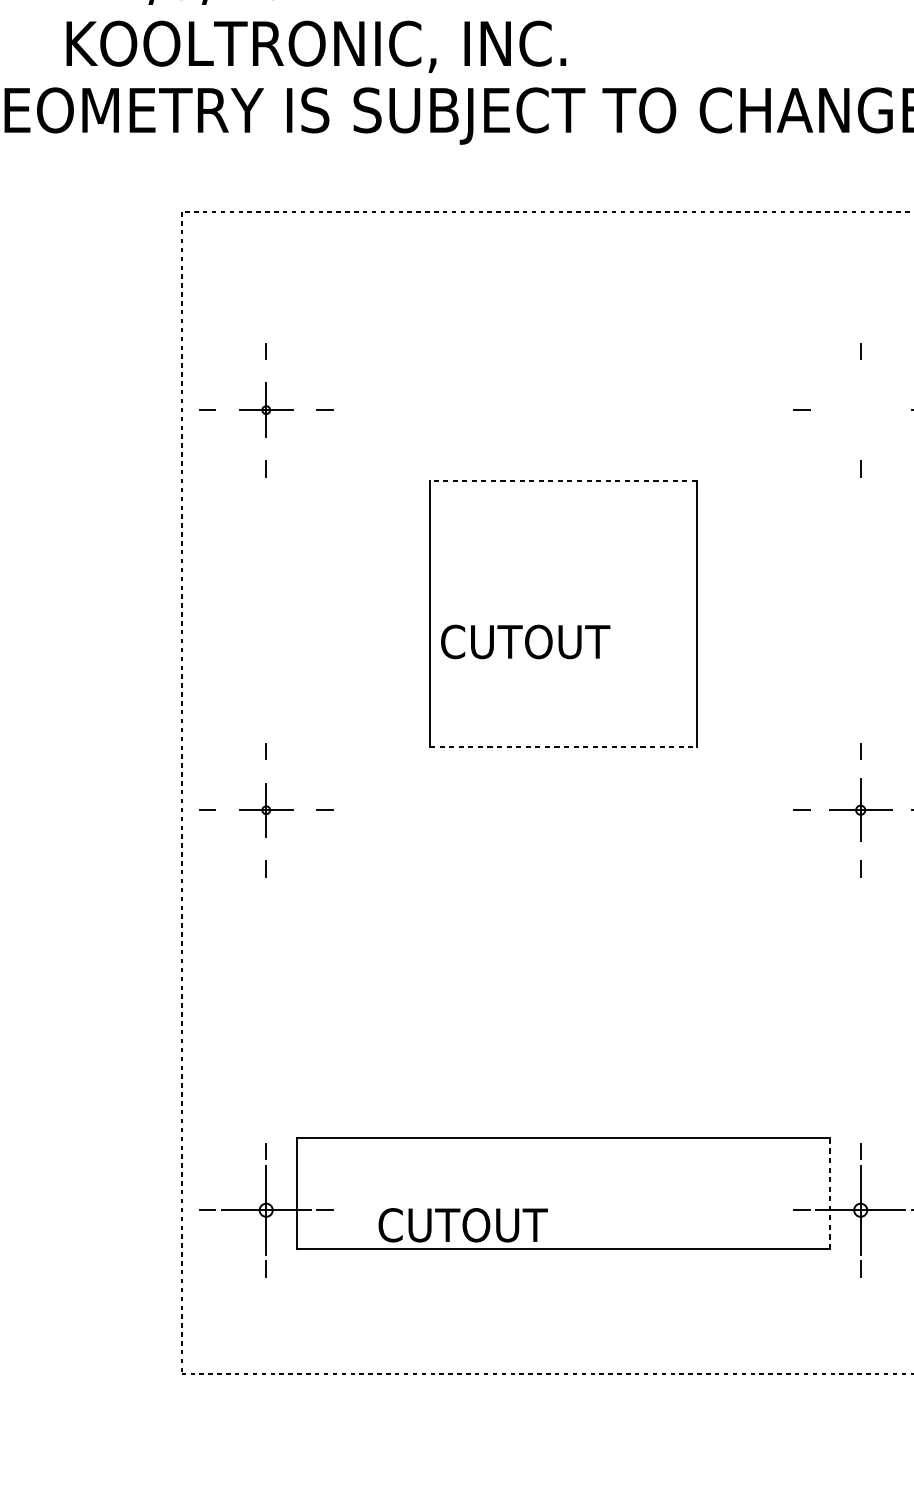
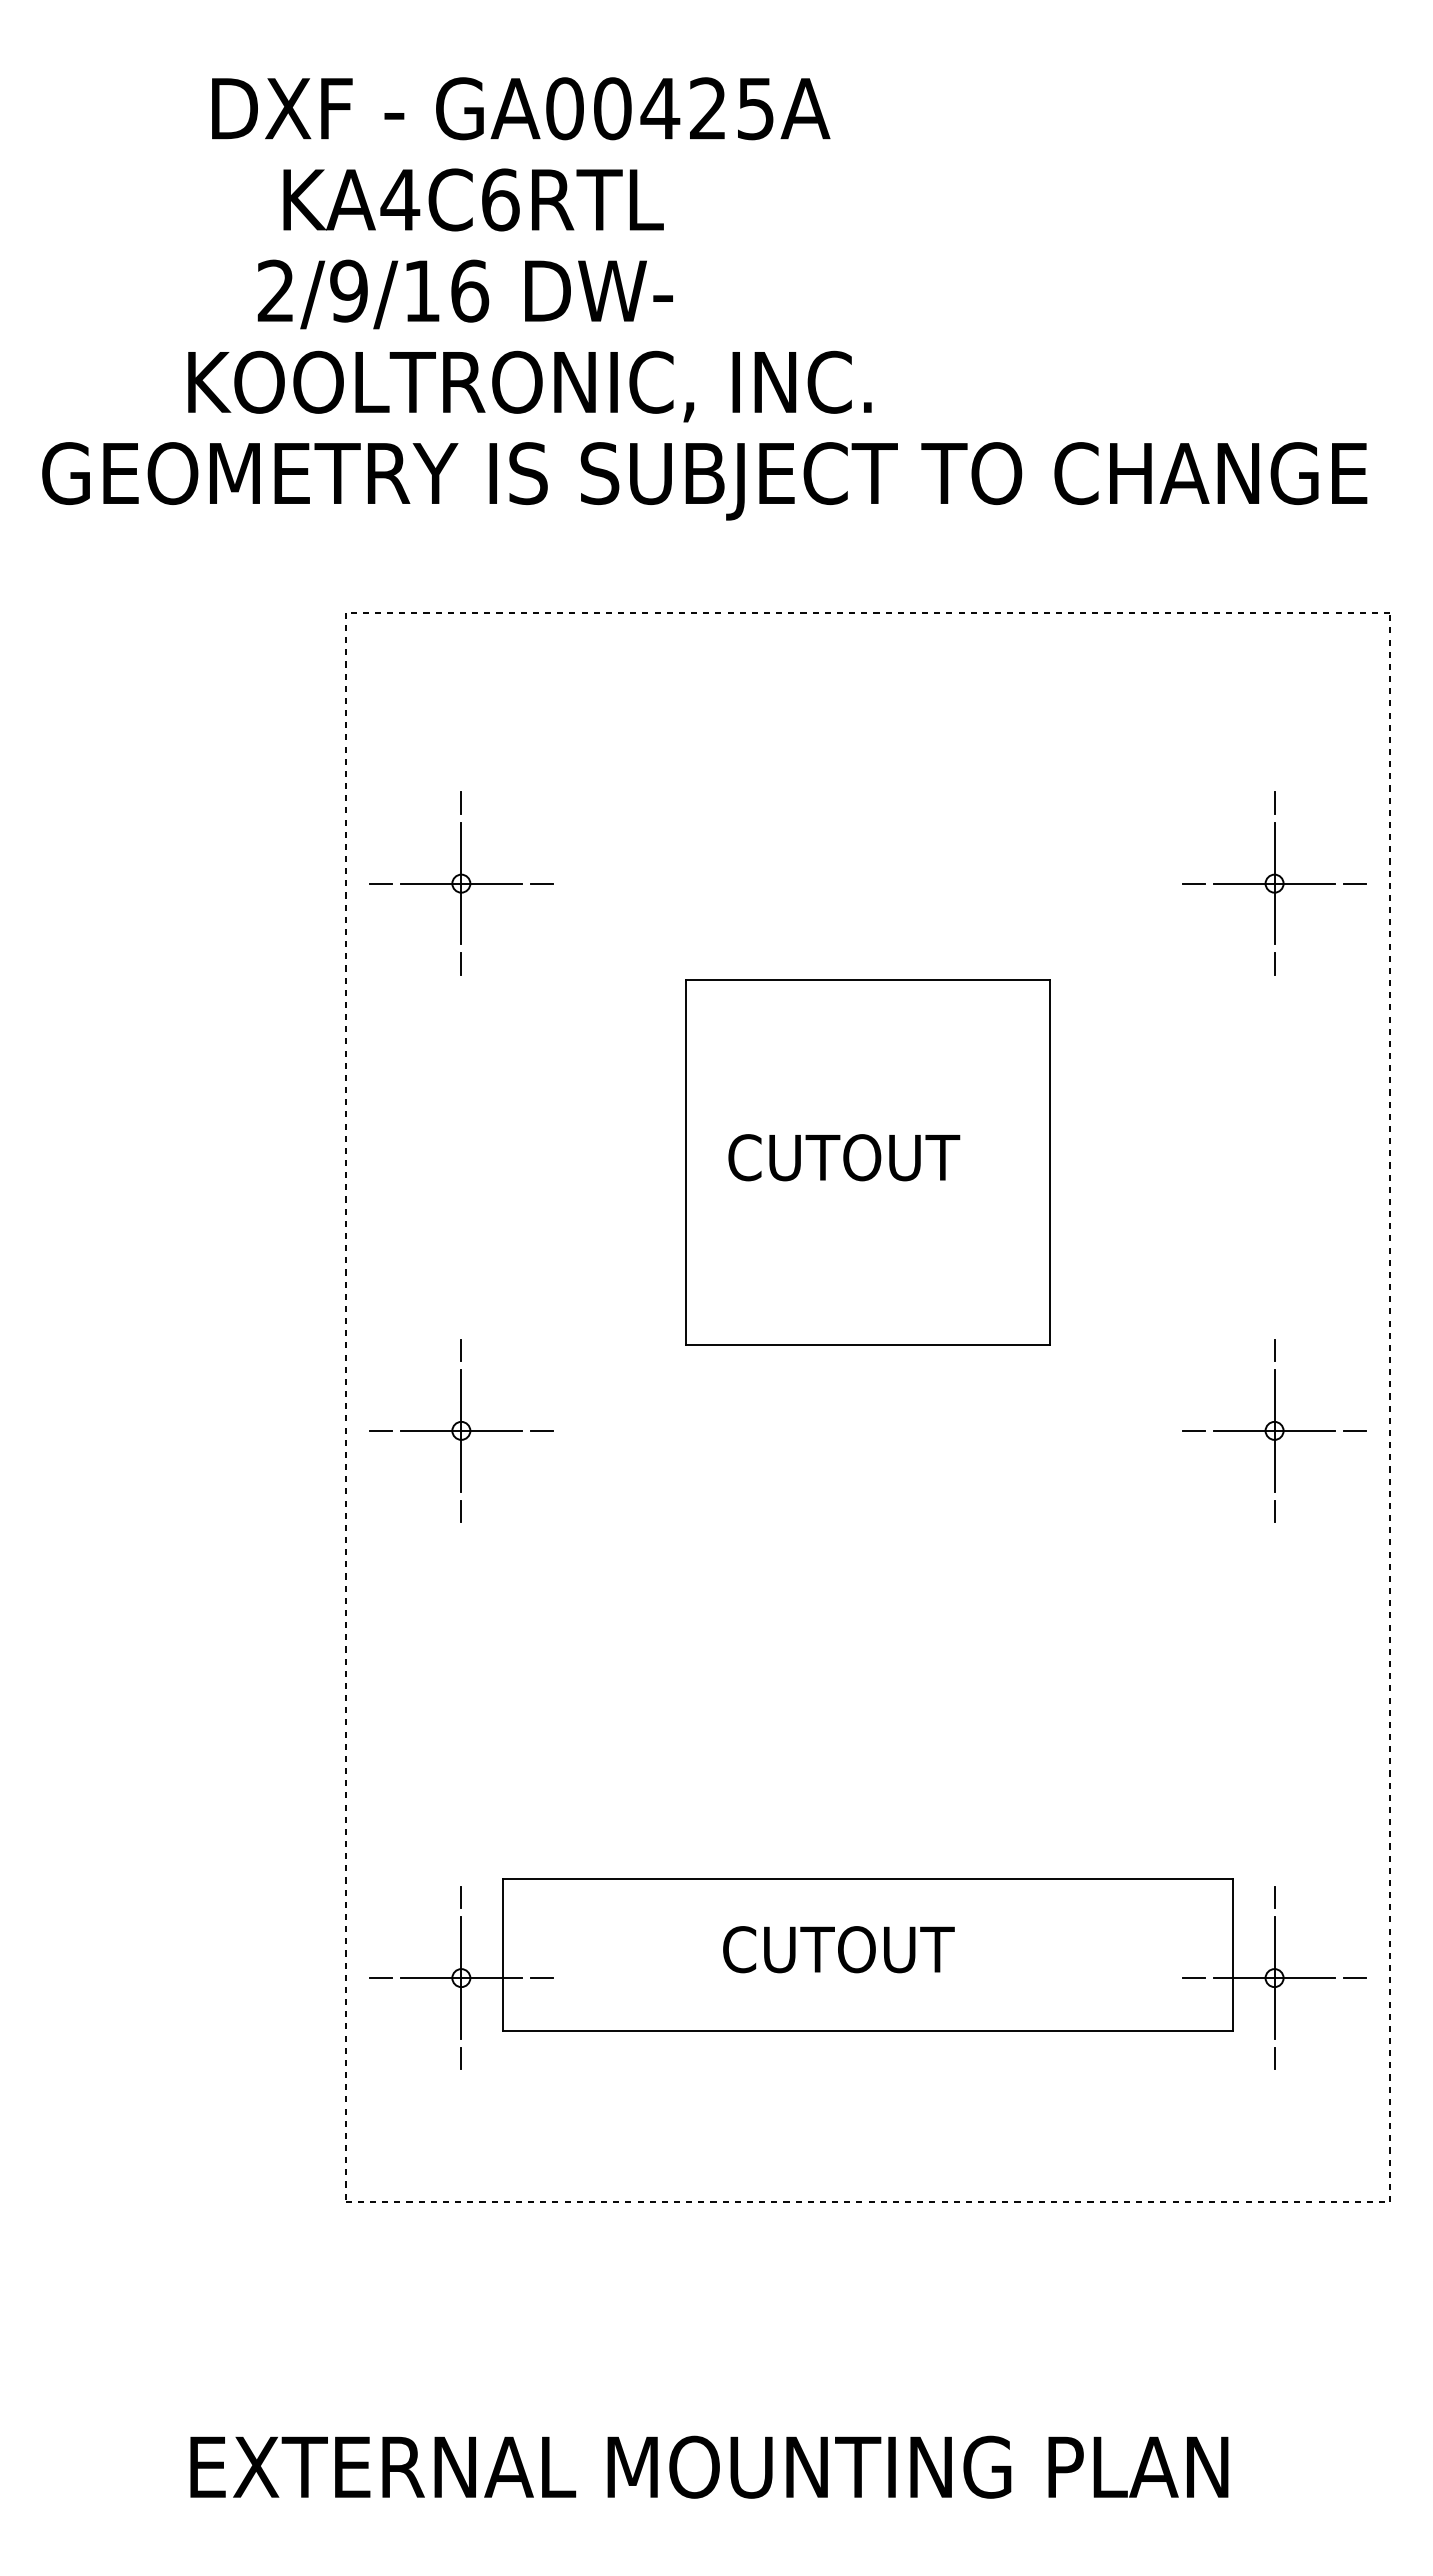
part: (266, 410) -> (461, 883), size x1.67
part: (860, 410) -> (1274, 883), added
line: (563, 480) -> (867, 980), dashed -> solid
text: (525, 641) -> (844, 1157), moved
line: (563, 747) -> (868, 1344), dashed -> solid
part: (266, 809) -> (461, 1430), size x1.67
part: (860, 809) -> (1274, 1430), size x1.43
line: (829, 1192) -> (1232, 1954), dashed -> solid
text: (462, 1225) -> (838, 1949), moved

